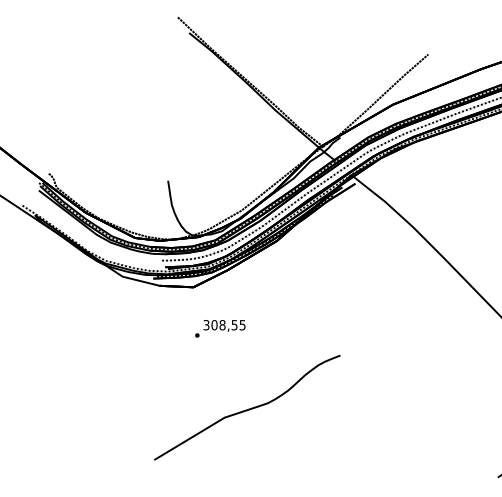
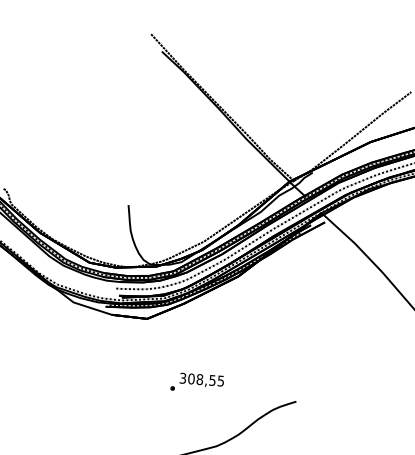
text: (220, 328) -> (197, 382), moved

